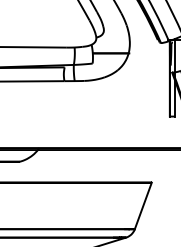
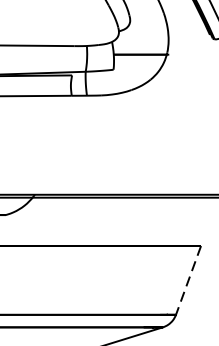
line: (143, 205) -> (188, 279), solid -> dashed

